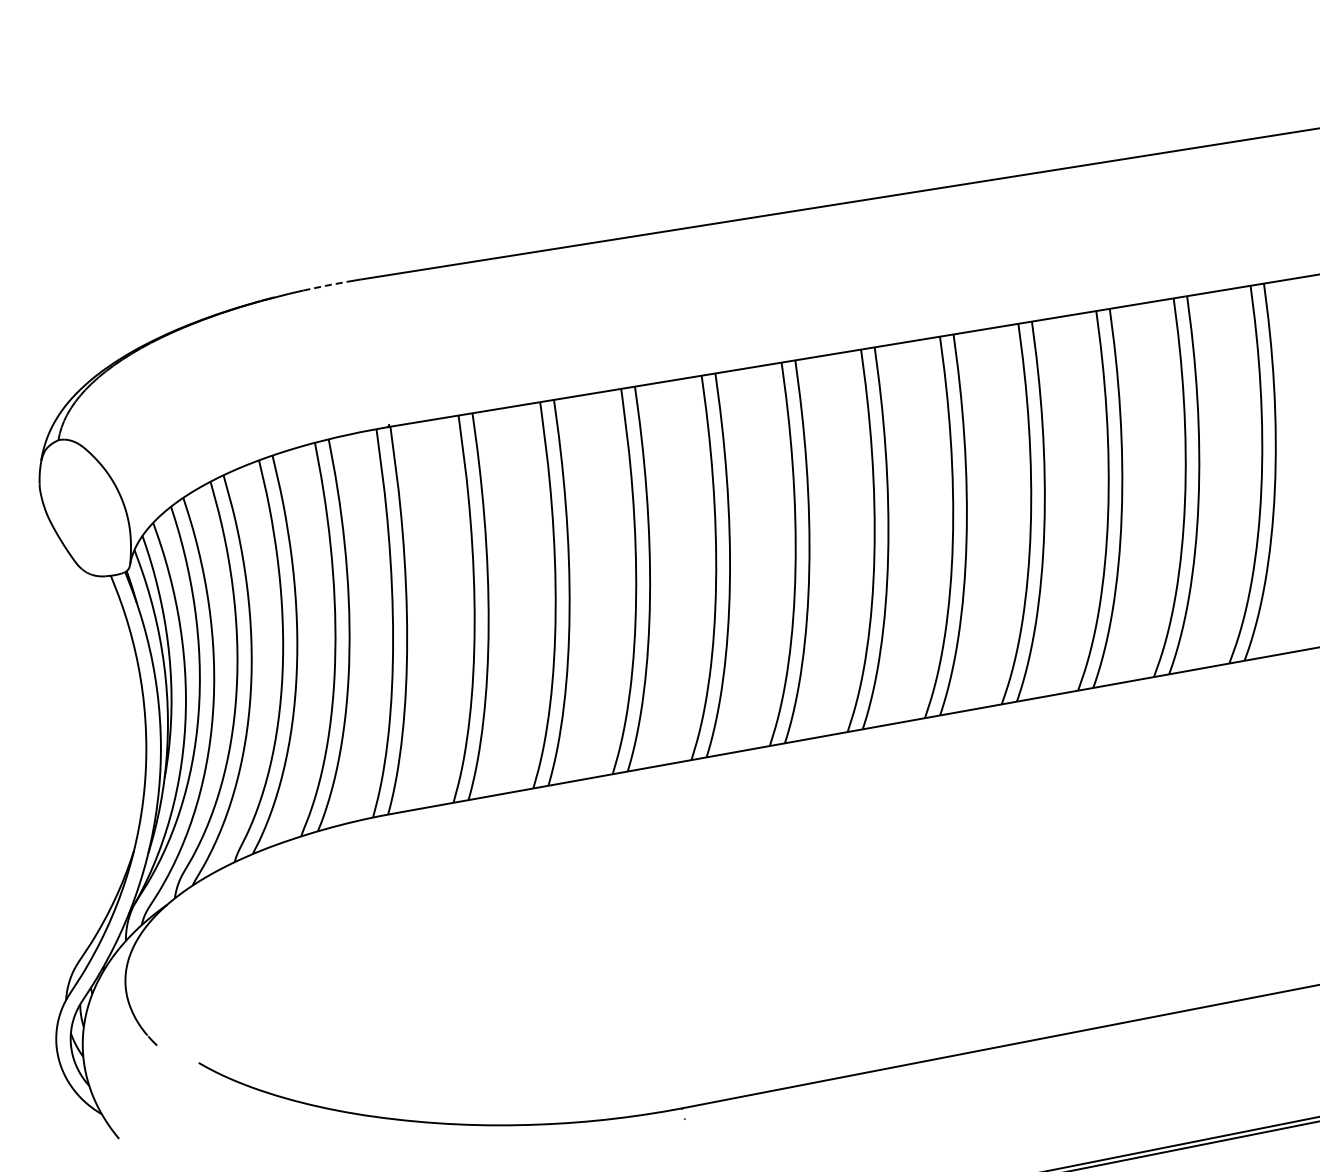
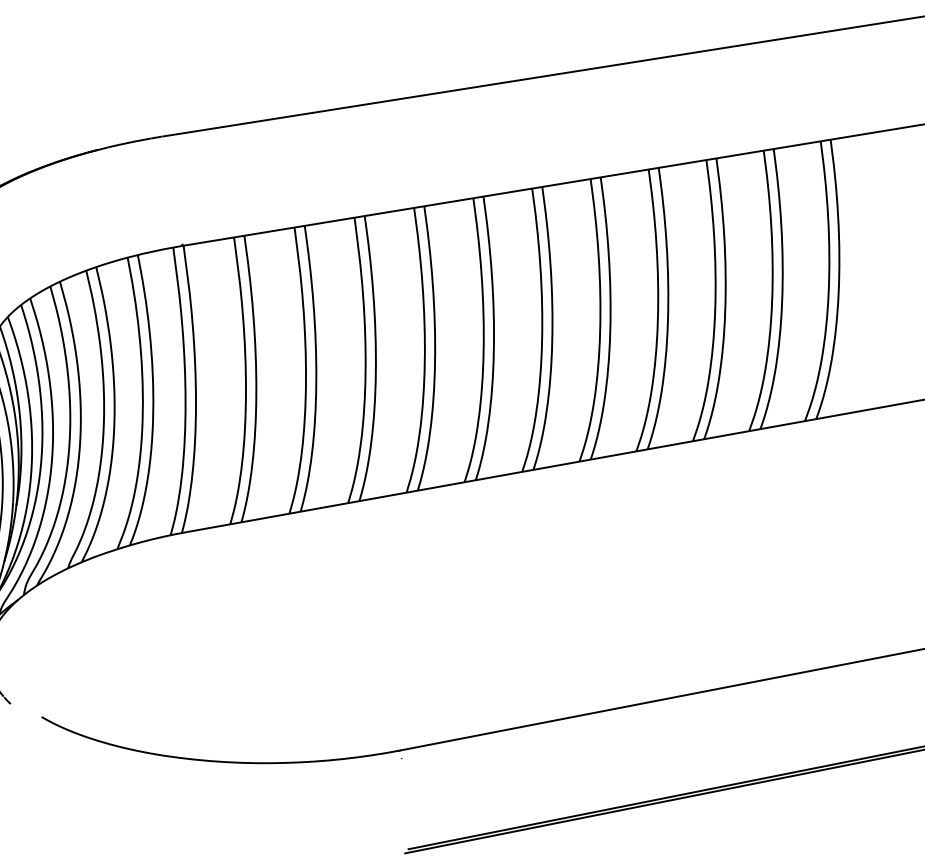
line: (325, 285) -> (135, 141), dashed -> solid

